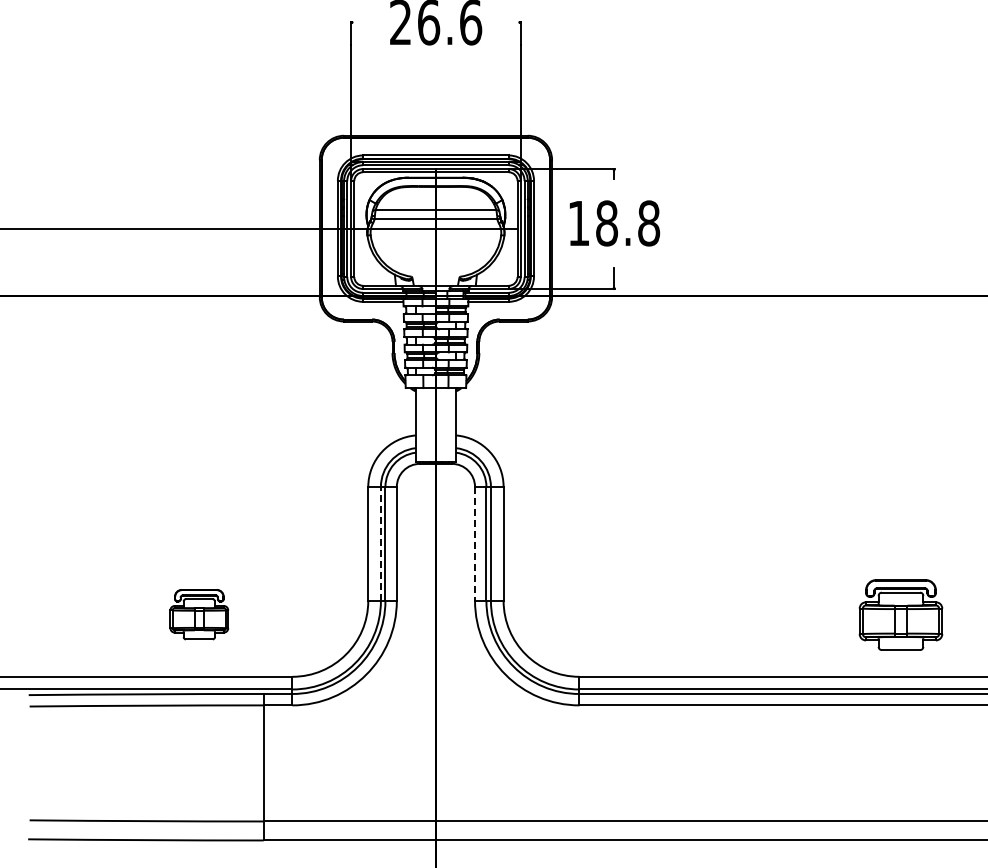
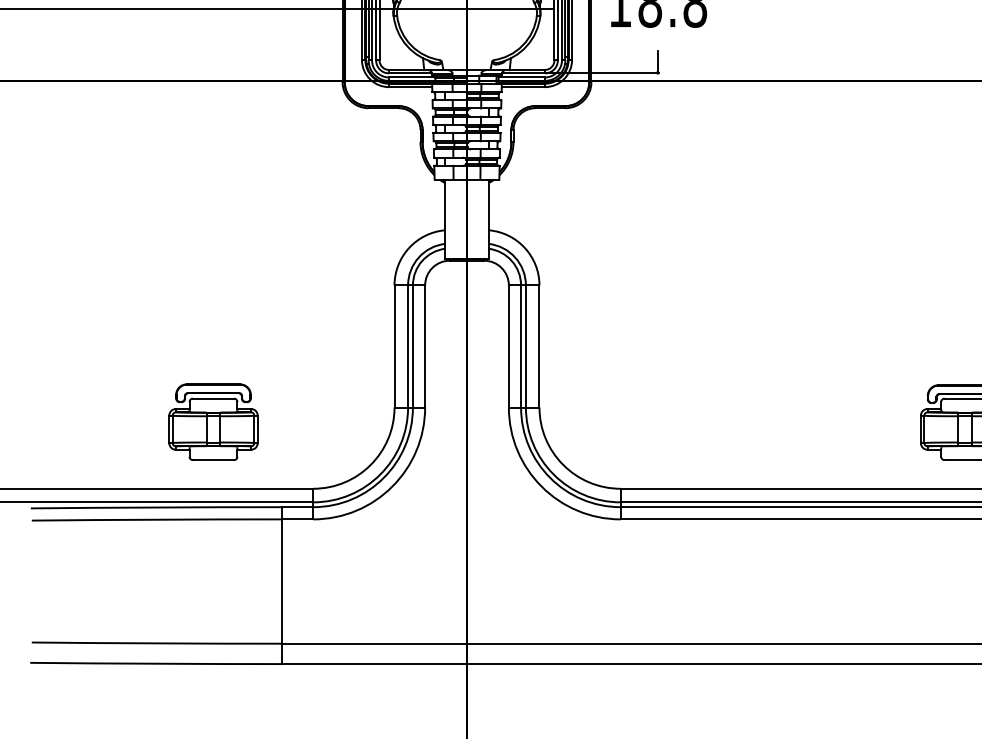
line: (380, 543) -> (407, 345), dashed -> solid
line: (475, 543) -> (509, 345), dashed -> solid
part: (199, 614) -> (213, 422), size x1.43

